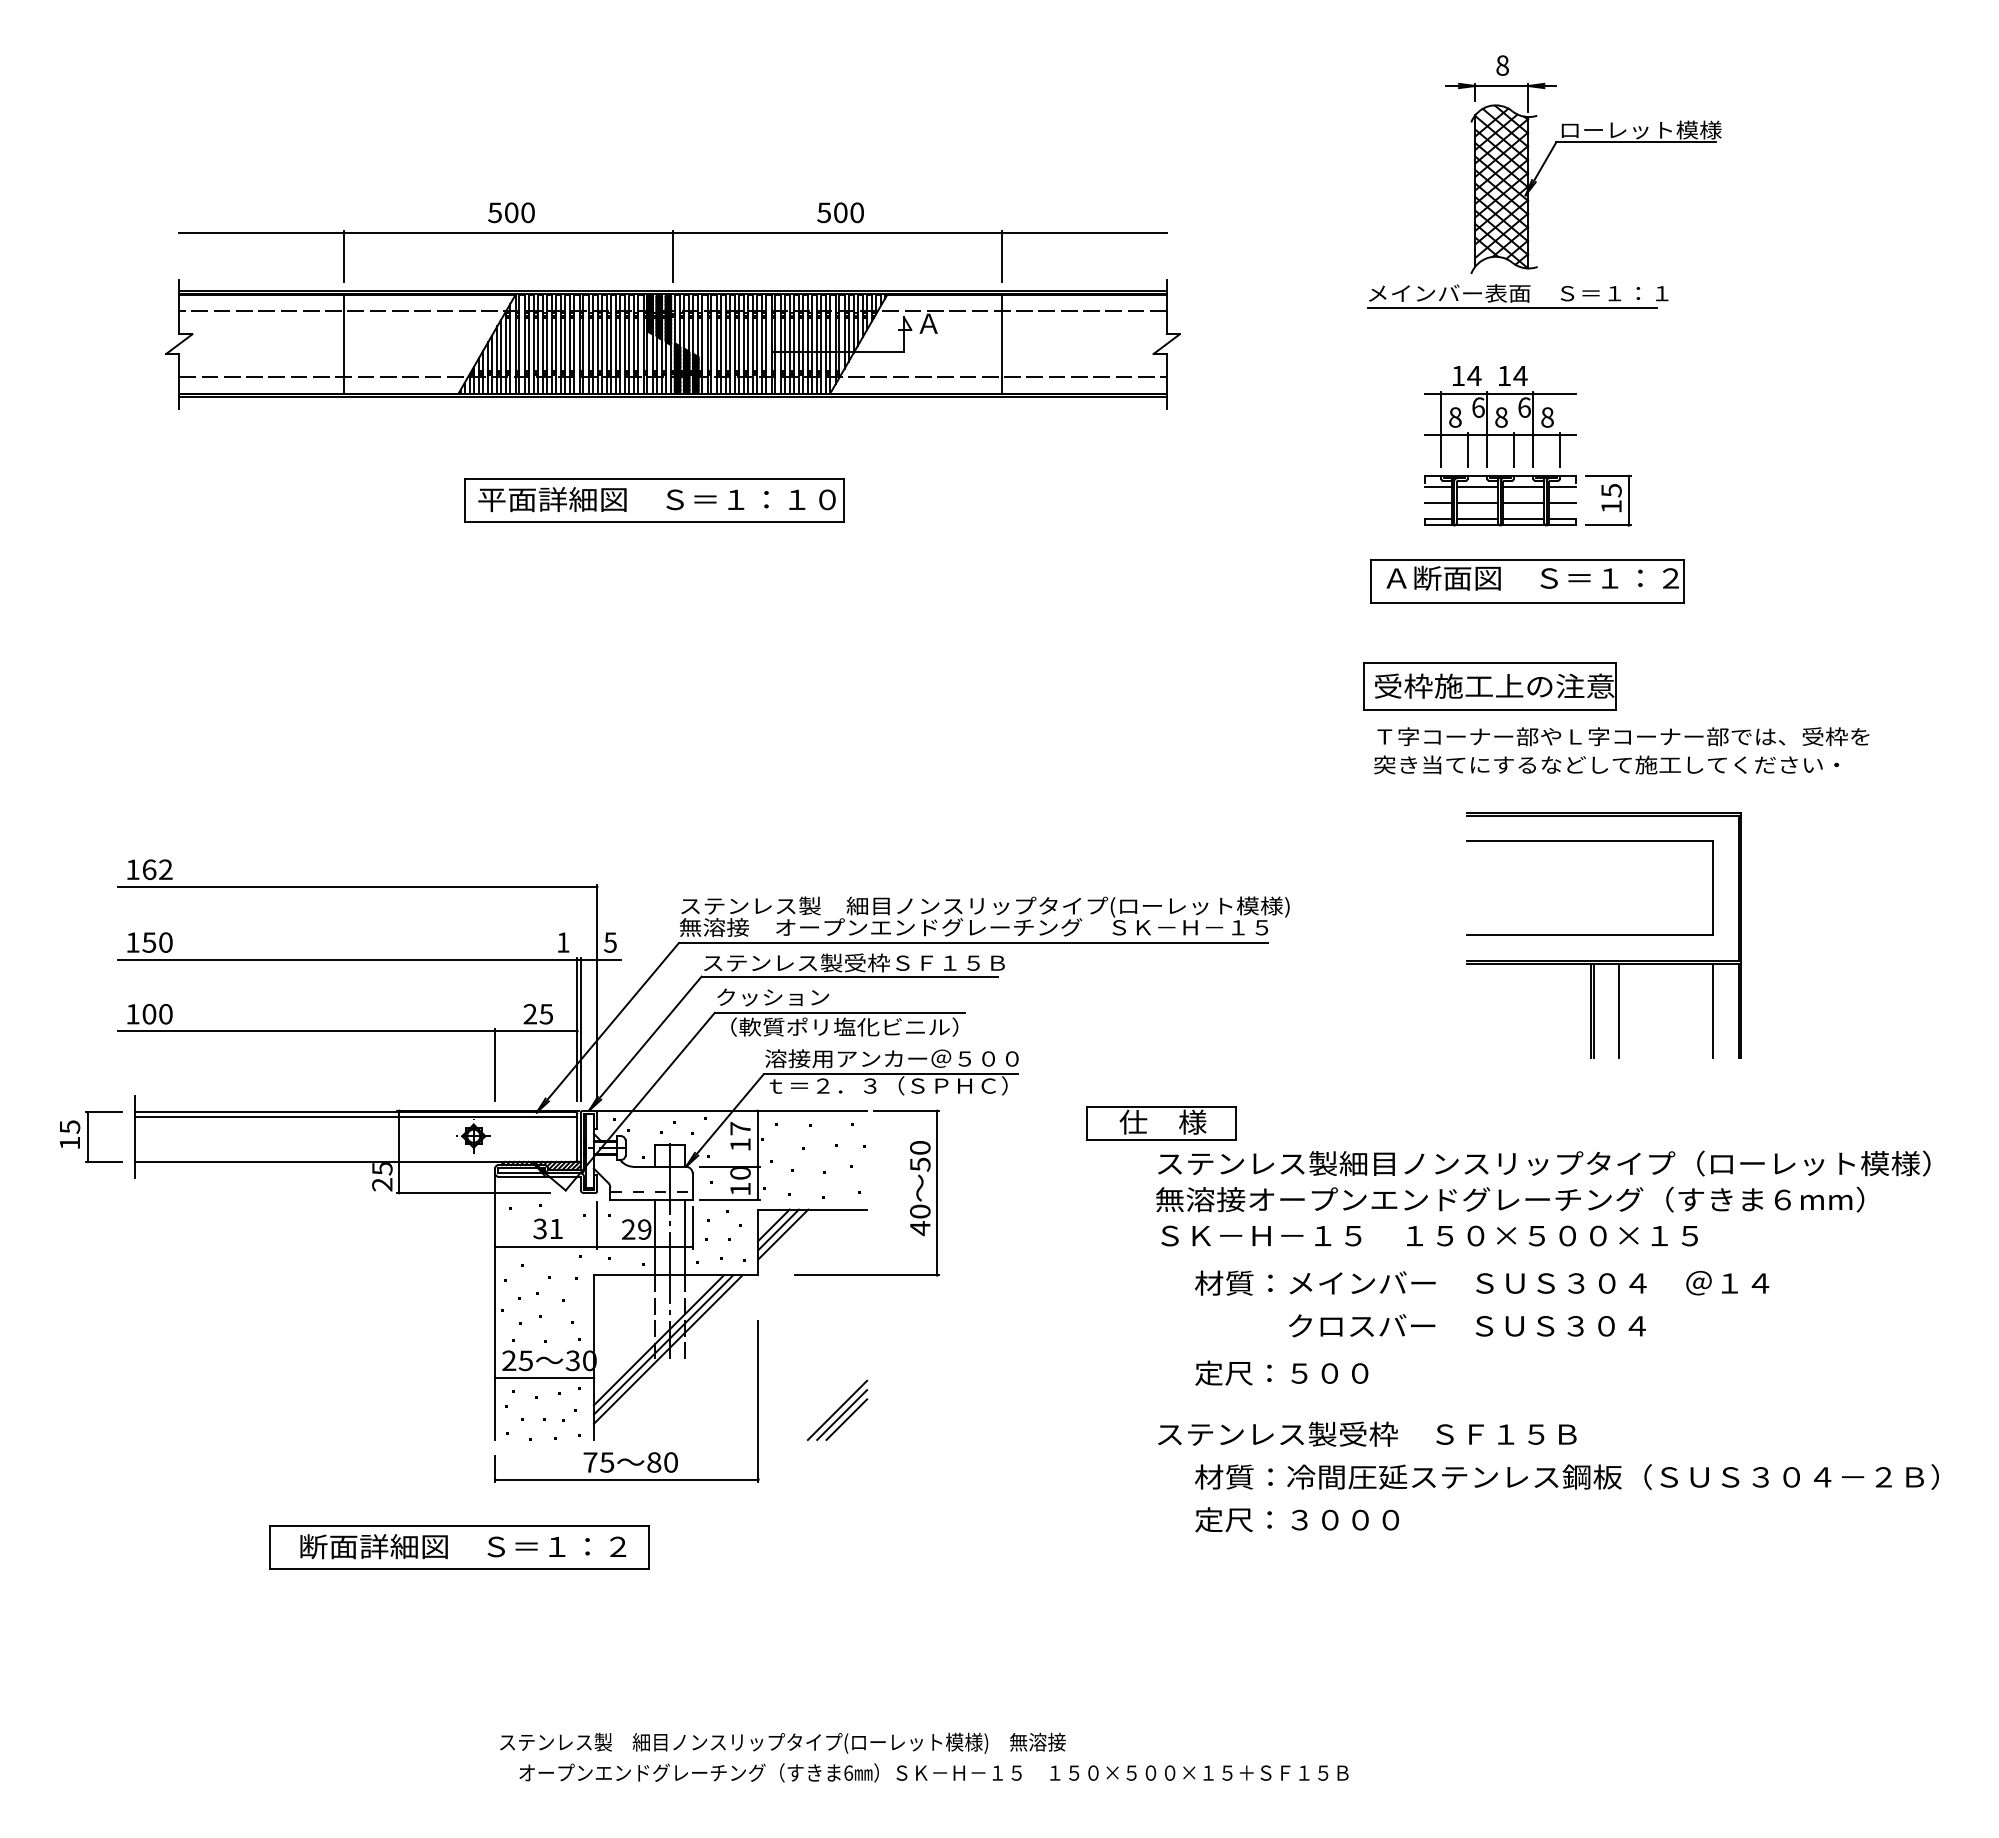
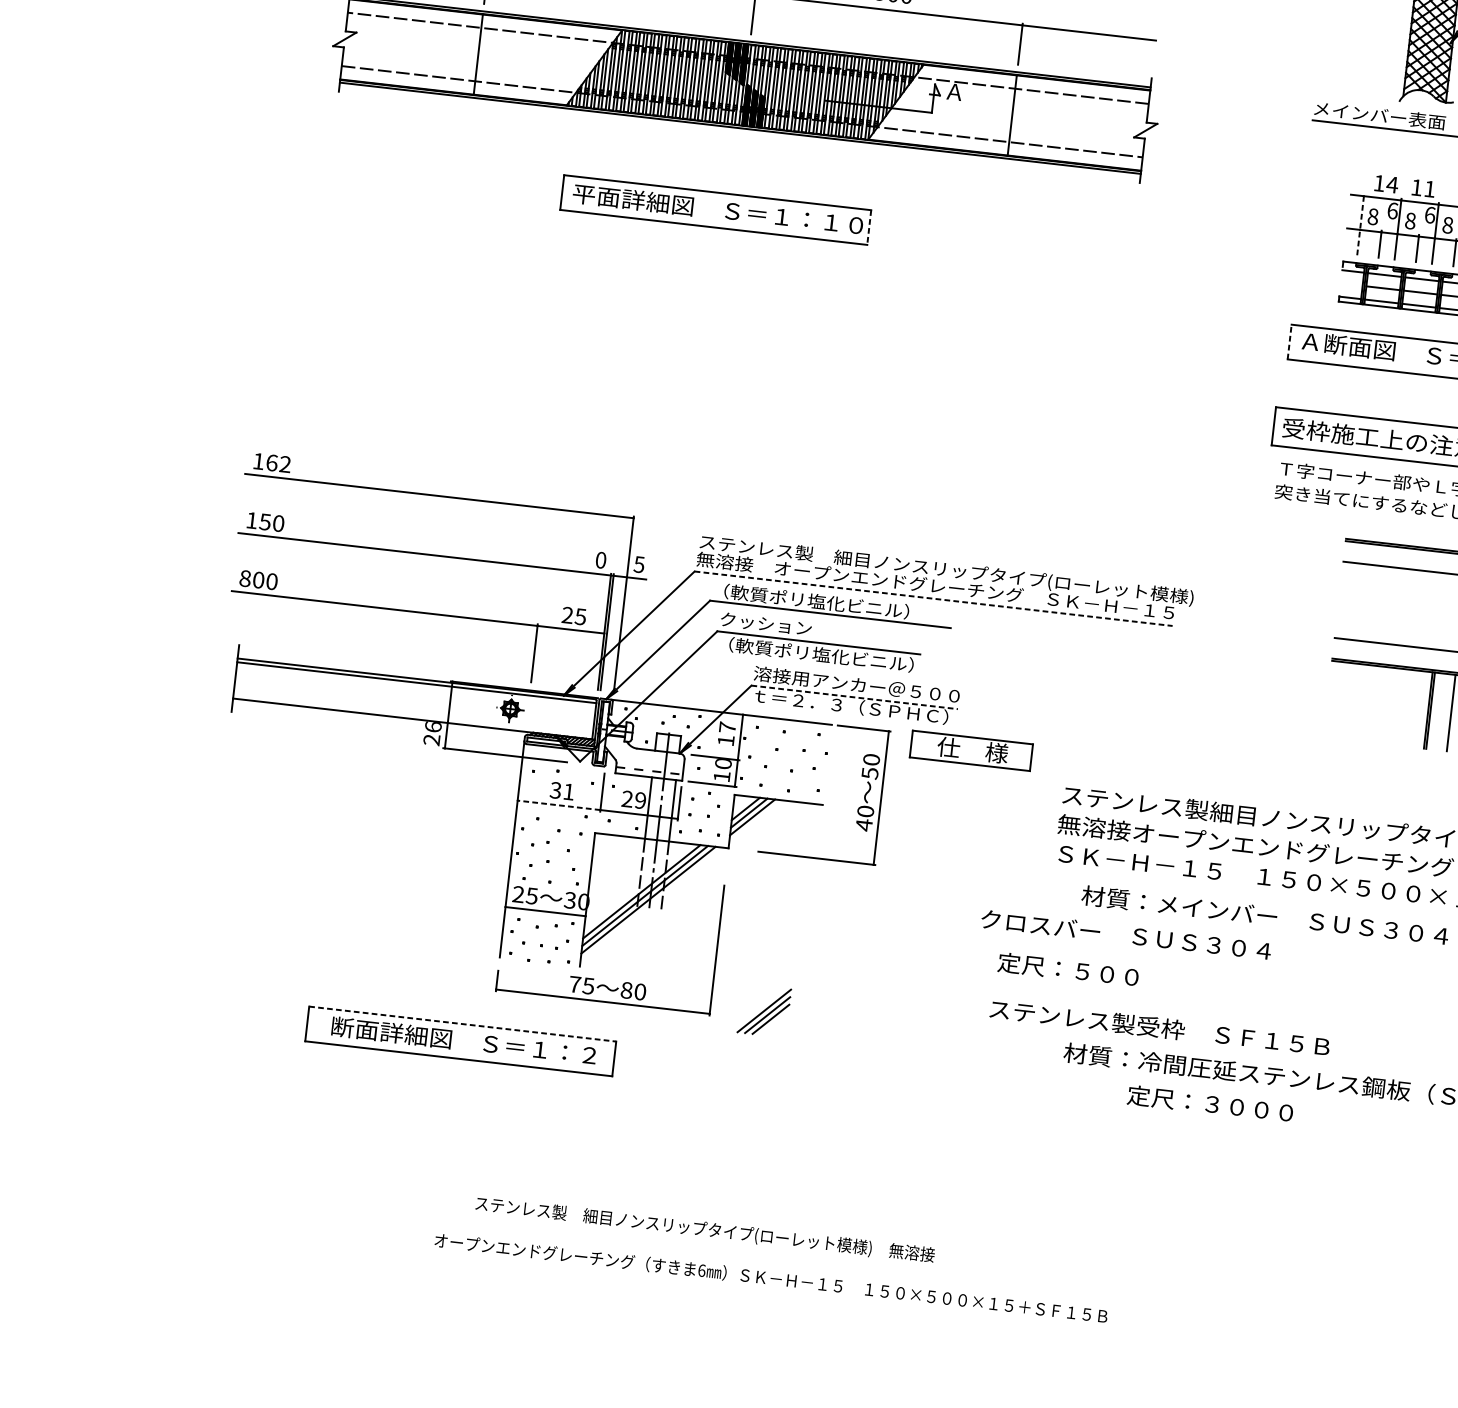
text: (1520, 375) -> (1429, 188), 14 -> 11
line: (1441, 428) -> (1360, 224), solid -> dashed
line: (843, 500) -> (869, 227), solid -> dashed
line: (1438, 503) -> (1351, 285), removed
line: (1371, 580) -> (1290, 341), solid -> dashed
text: (563, 942) -> (601, 560), 1 -> 0
line: (973, 943) -> (933, 598), solid -> dashed
text: (854, 962) -> (835, 603), ステンレス製受枠ＳＦ１５Ｂ -> （軟質ポリ塩化ビニル）
text: (132, 1014) -> (244, 578), 100 -> 800
line: (891, 1074) -> (855, 697), solid -> dashed
part: (1161, 1123) -> (971, 751), moved
part: (91, 1137) -> (200, 674), removed
text: (382, 1169) -> (433, 727), 25 -> 26
line: (545, 1246) -> (558, 805), solid -> dashed
text: (1467, 1325) -> (1126, 934), moved
text: (1281, 1372) -> (1068, 969), moved
part: (837, 1409) -> (764, 1010), moved
text: (1367, 1433) -> (1160, 1027), moved
text: (1296, 1519) -> (1209, 1103), moved
line: (459, 1526) -> (462, 1024), solid -> dashed
text: (933, 1772) -> (770, 1278), moved

